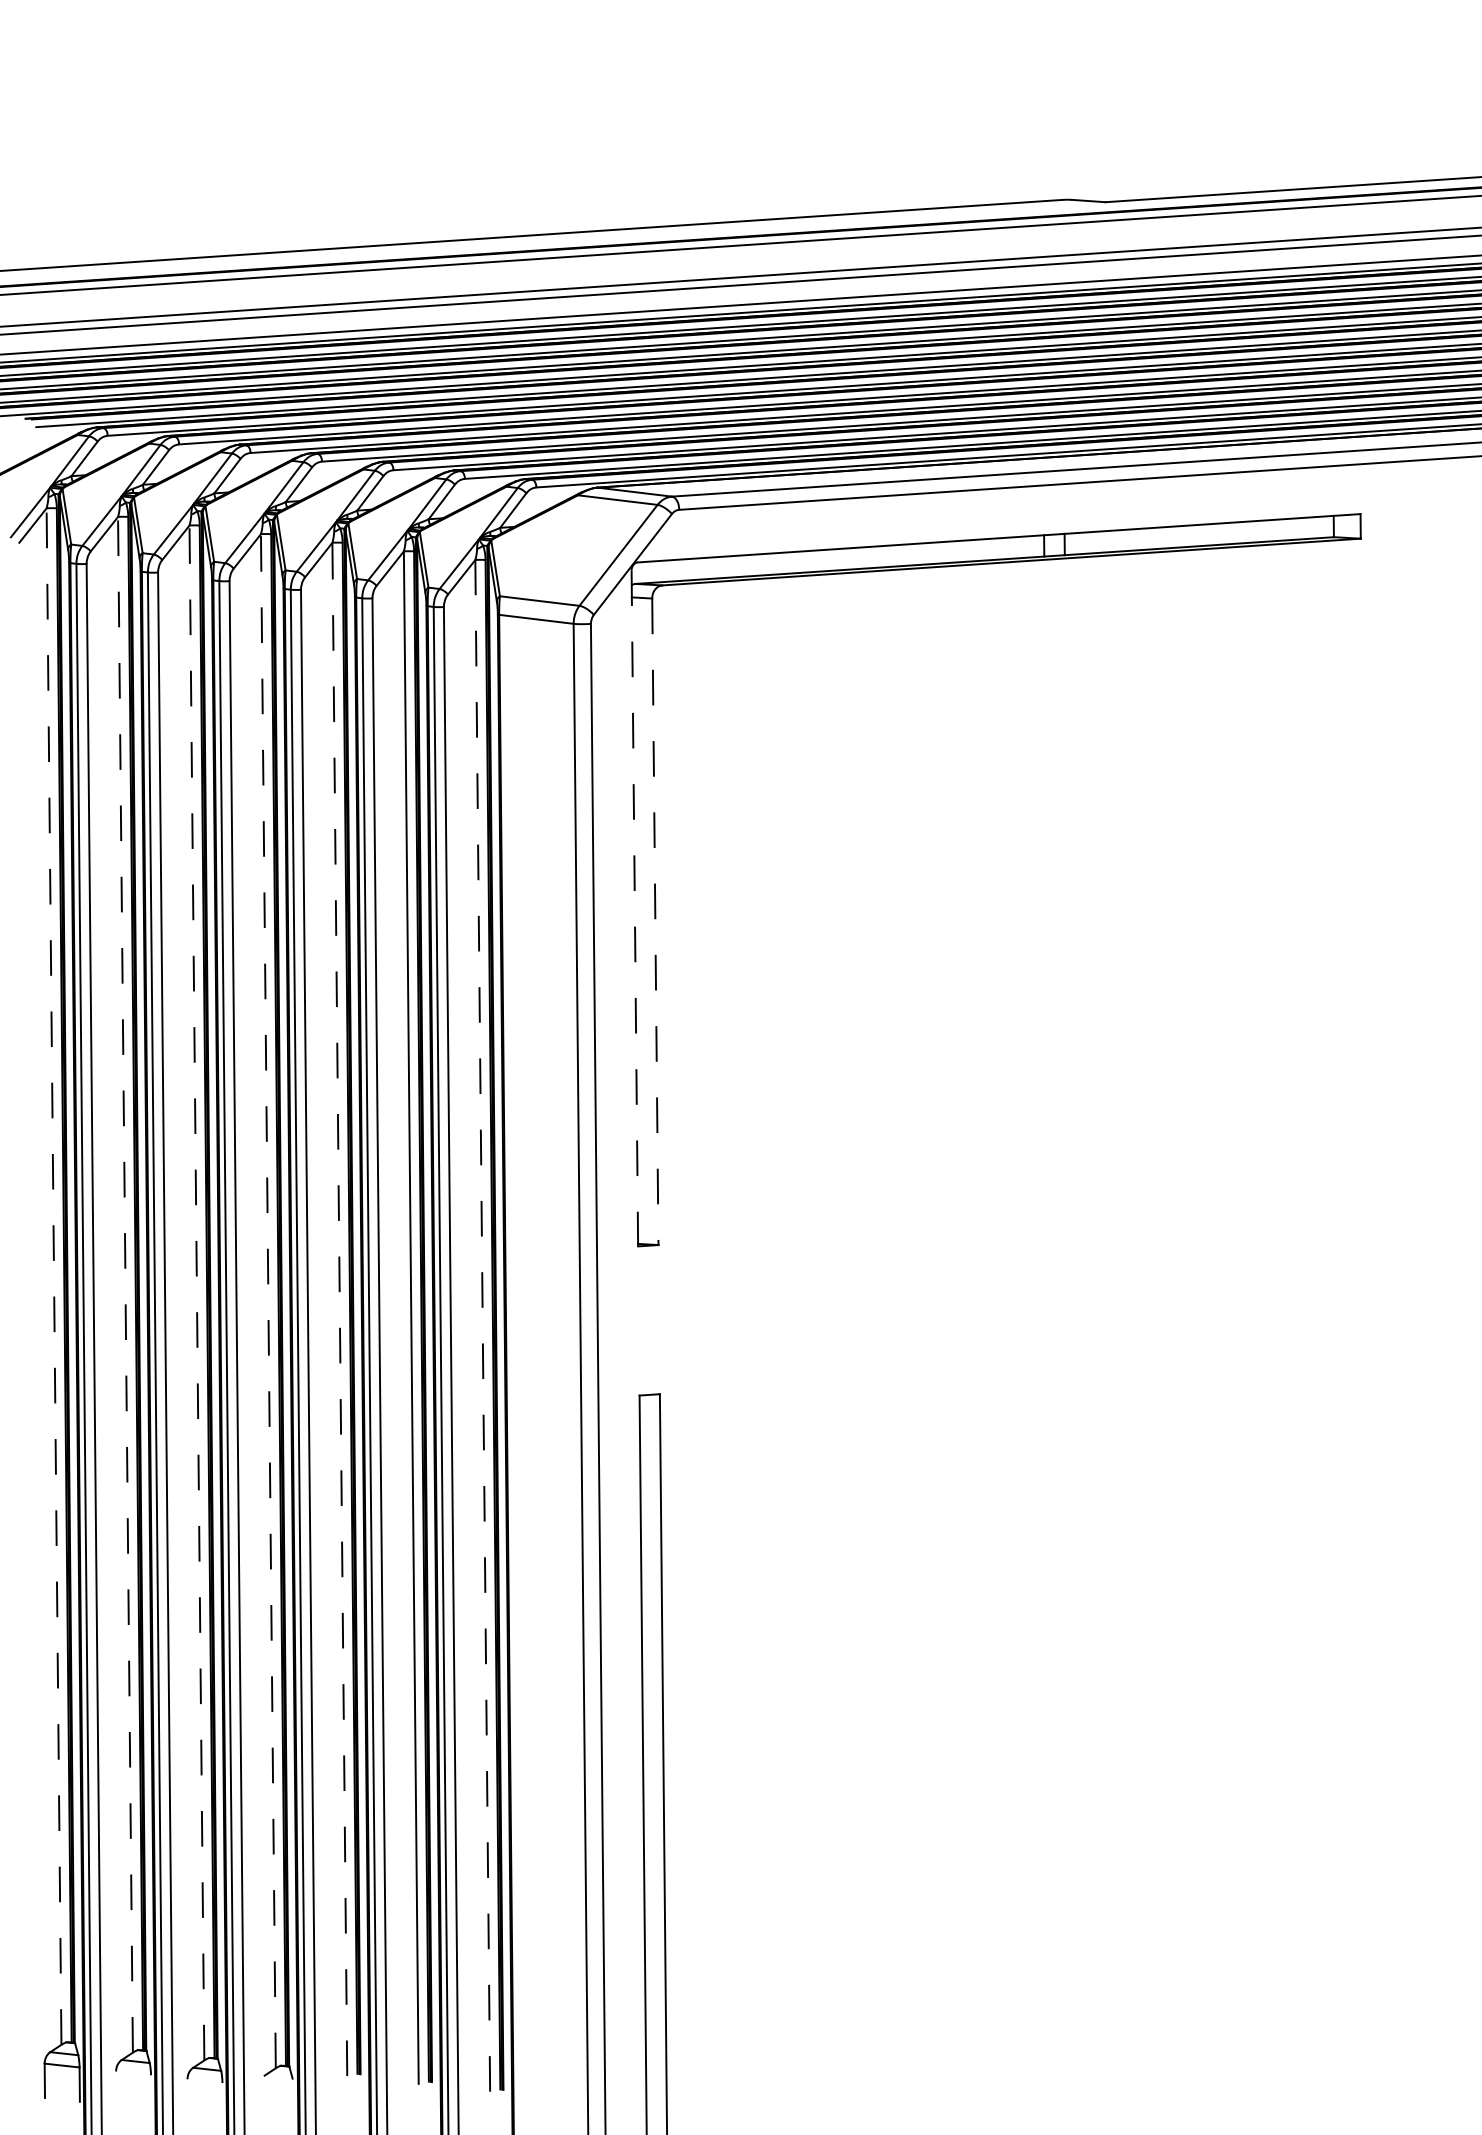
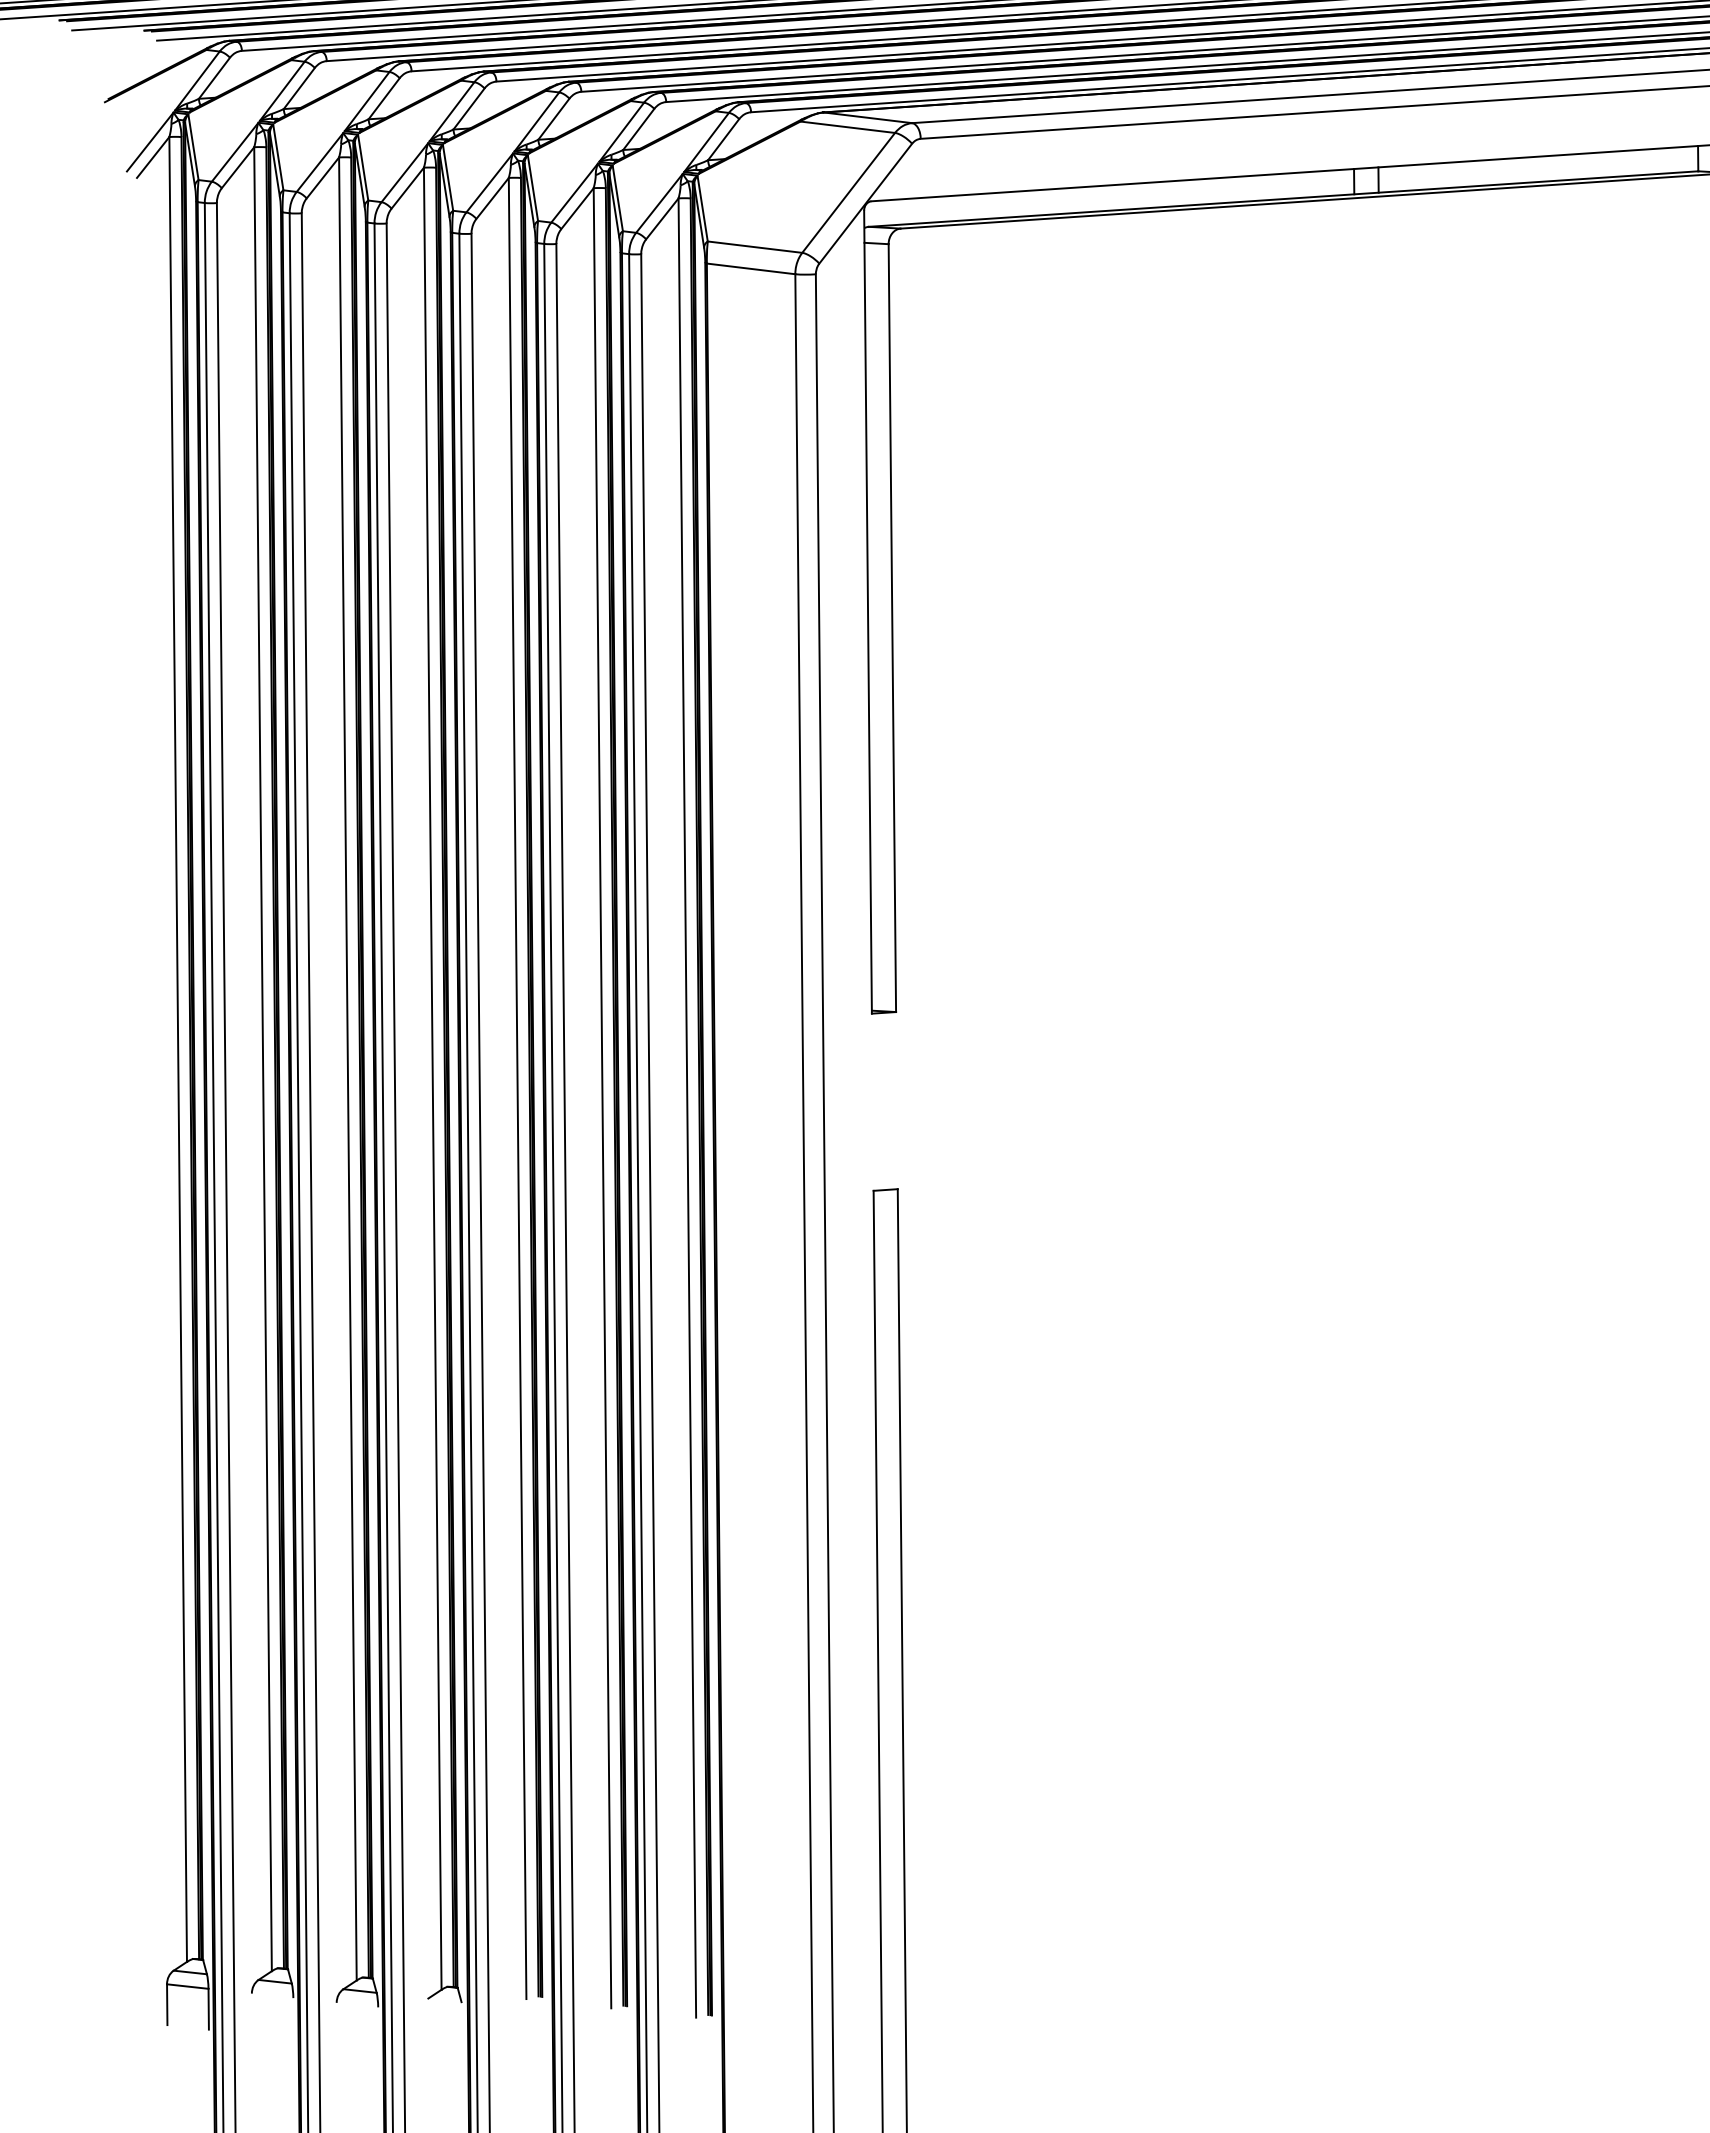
line: (634, 908) -> (867, 612), dashed -> solid
line: (655, 922) -> (892, 628), dashed -> solid
line: (54, 1276) -> (178, 1049), dashed -> solid
line: (125, 1284) -> (263, 1058), dashed -> solid
line: (196, 1292) -> (347, 1068), dashed -> solid
line: (268, 1300) -> (432, 1077), dashed -> solid
line: (339, 1309) -> (517, 1088), dashed -> solid
line: (482, 1325) -> (687, 1107), dashed -> solid

